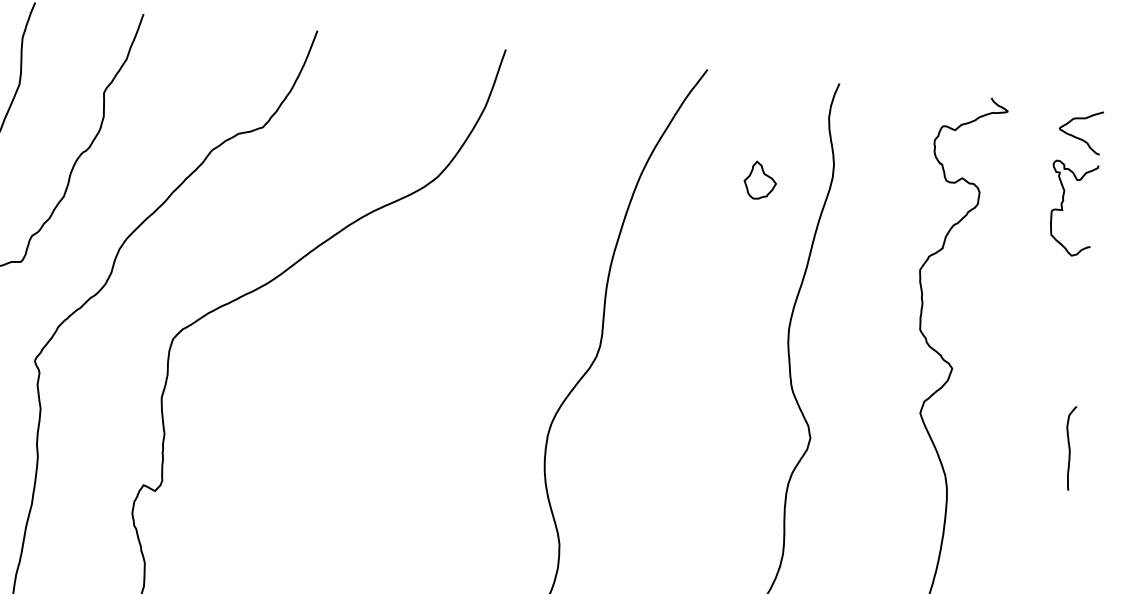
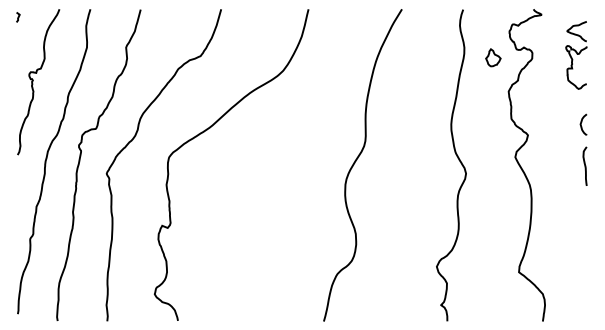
part: (760, 179) -> (493, 57), moved
part: (1074, 182) -> (576, 55), moved
curve: (1070, 356) -> (581, 124), added

